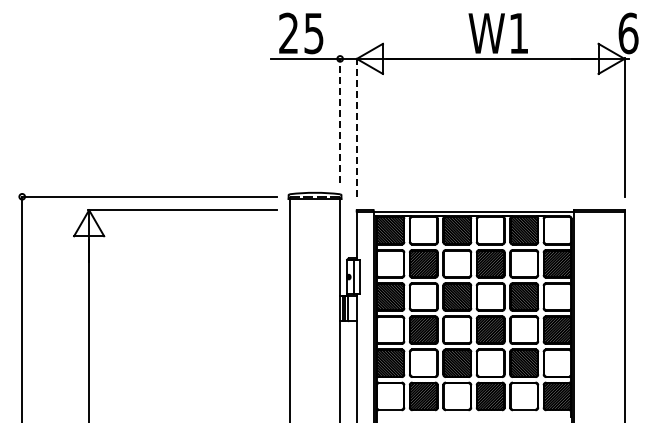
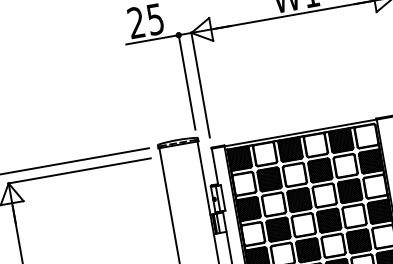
line: (340, 120) -> (187, 81), dashed -> solid
line: (356, 127) -> (200, 85), dashed -> solid

